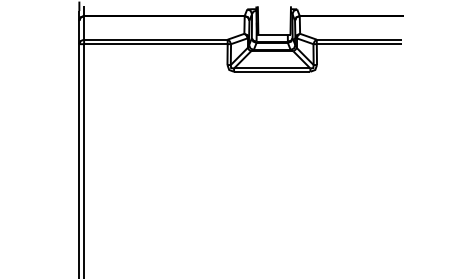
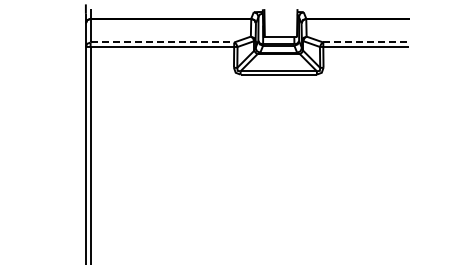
line: (155, 39) -> (162, 42), solid -> dashed
line: (359, 39) -> (366, 42), solid -> dashed

